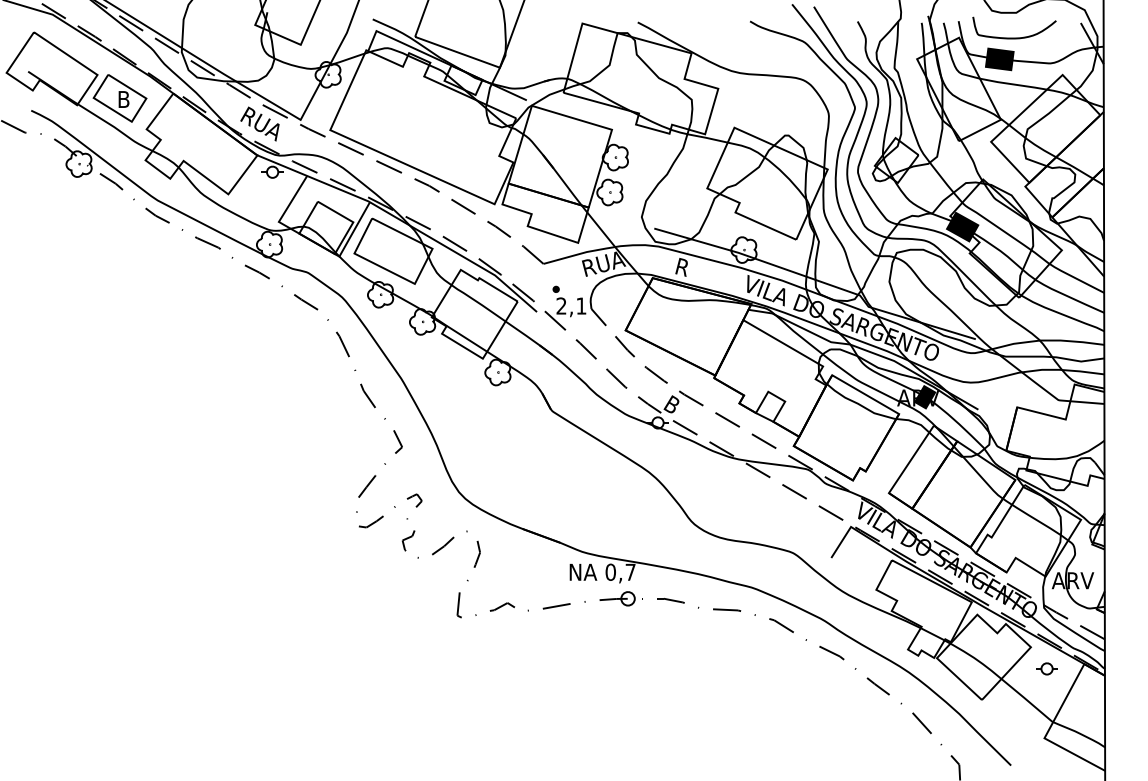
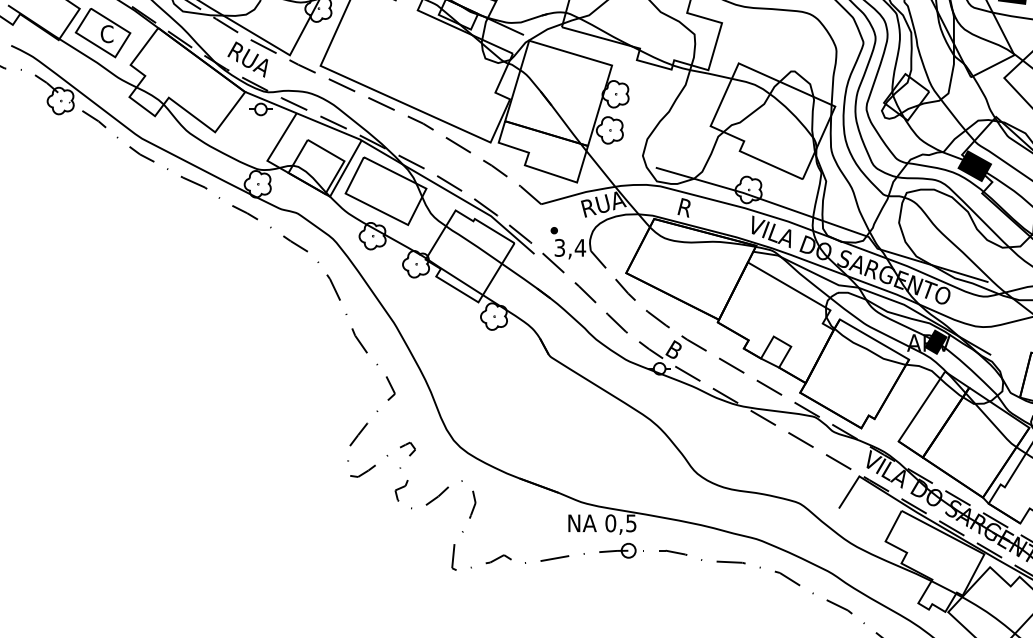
text: (123, 99) -> (106, 34), B -> C
text: (571, 305) -> (570, 247), 2,1 -> 3,4
text: (630, 572) -> (631, 523), 0,7 -> 0,5

